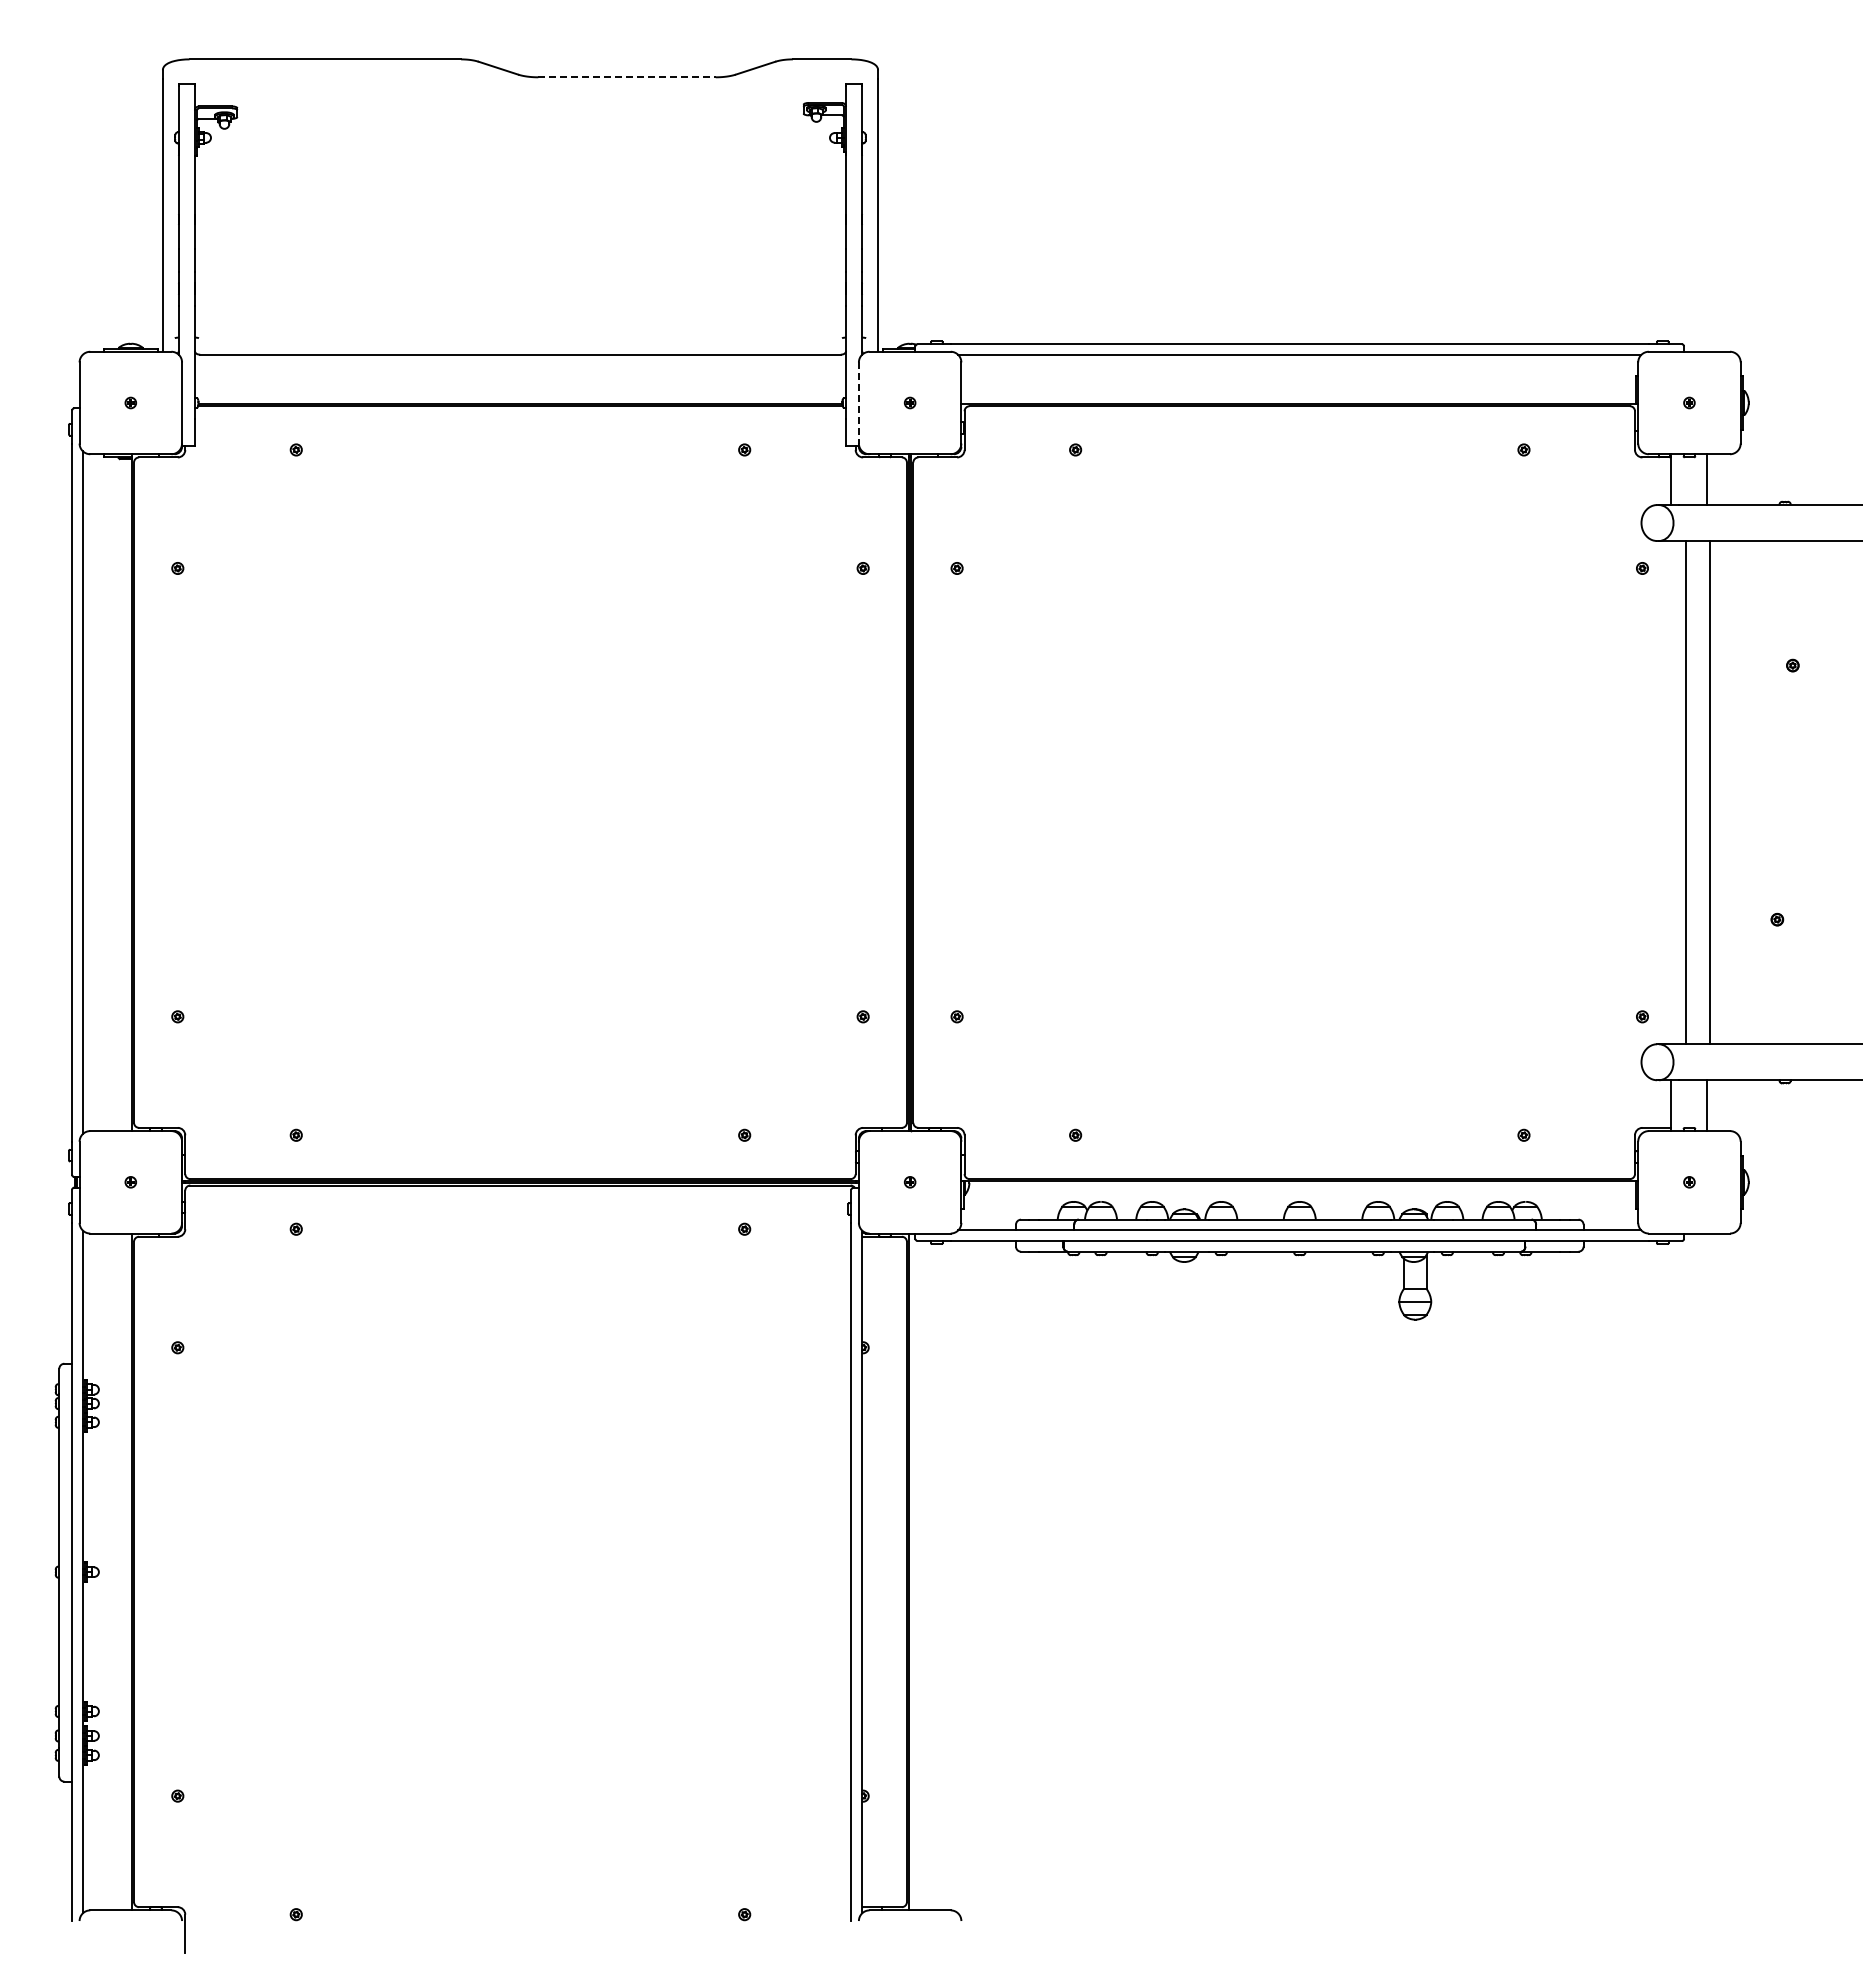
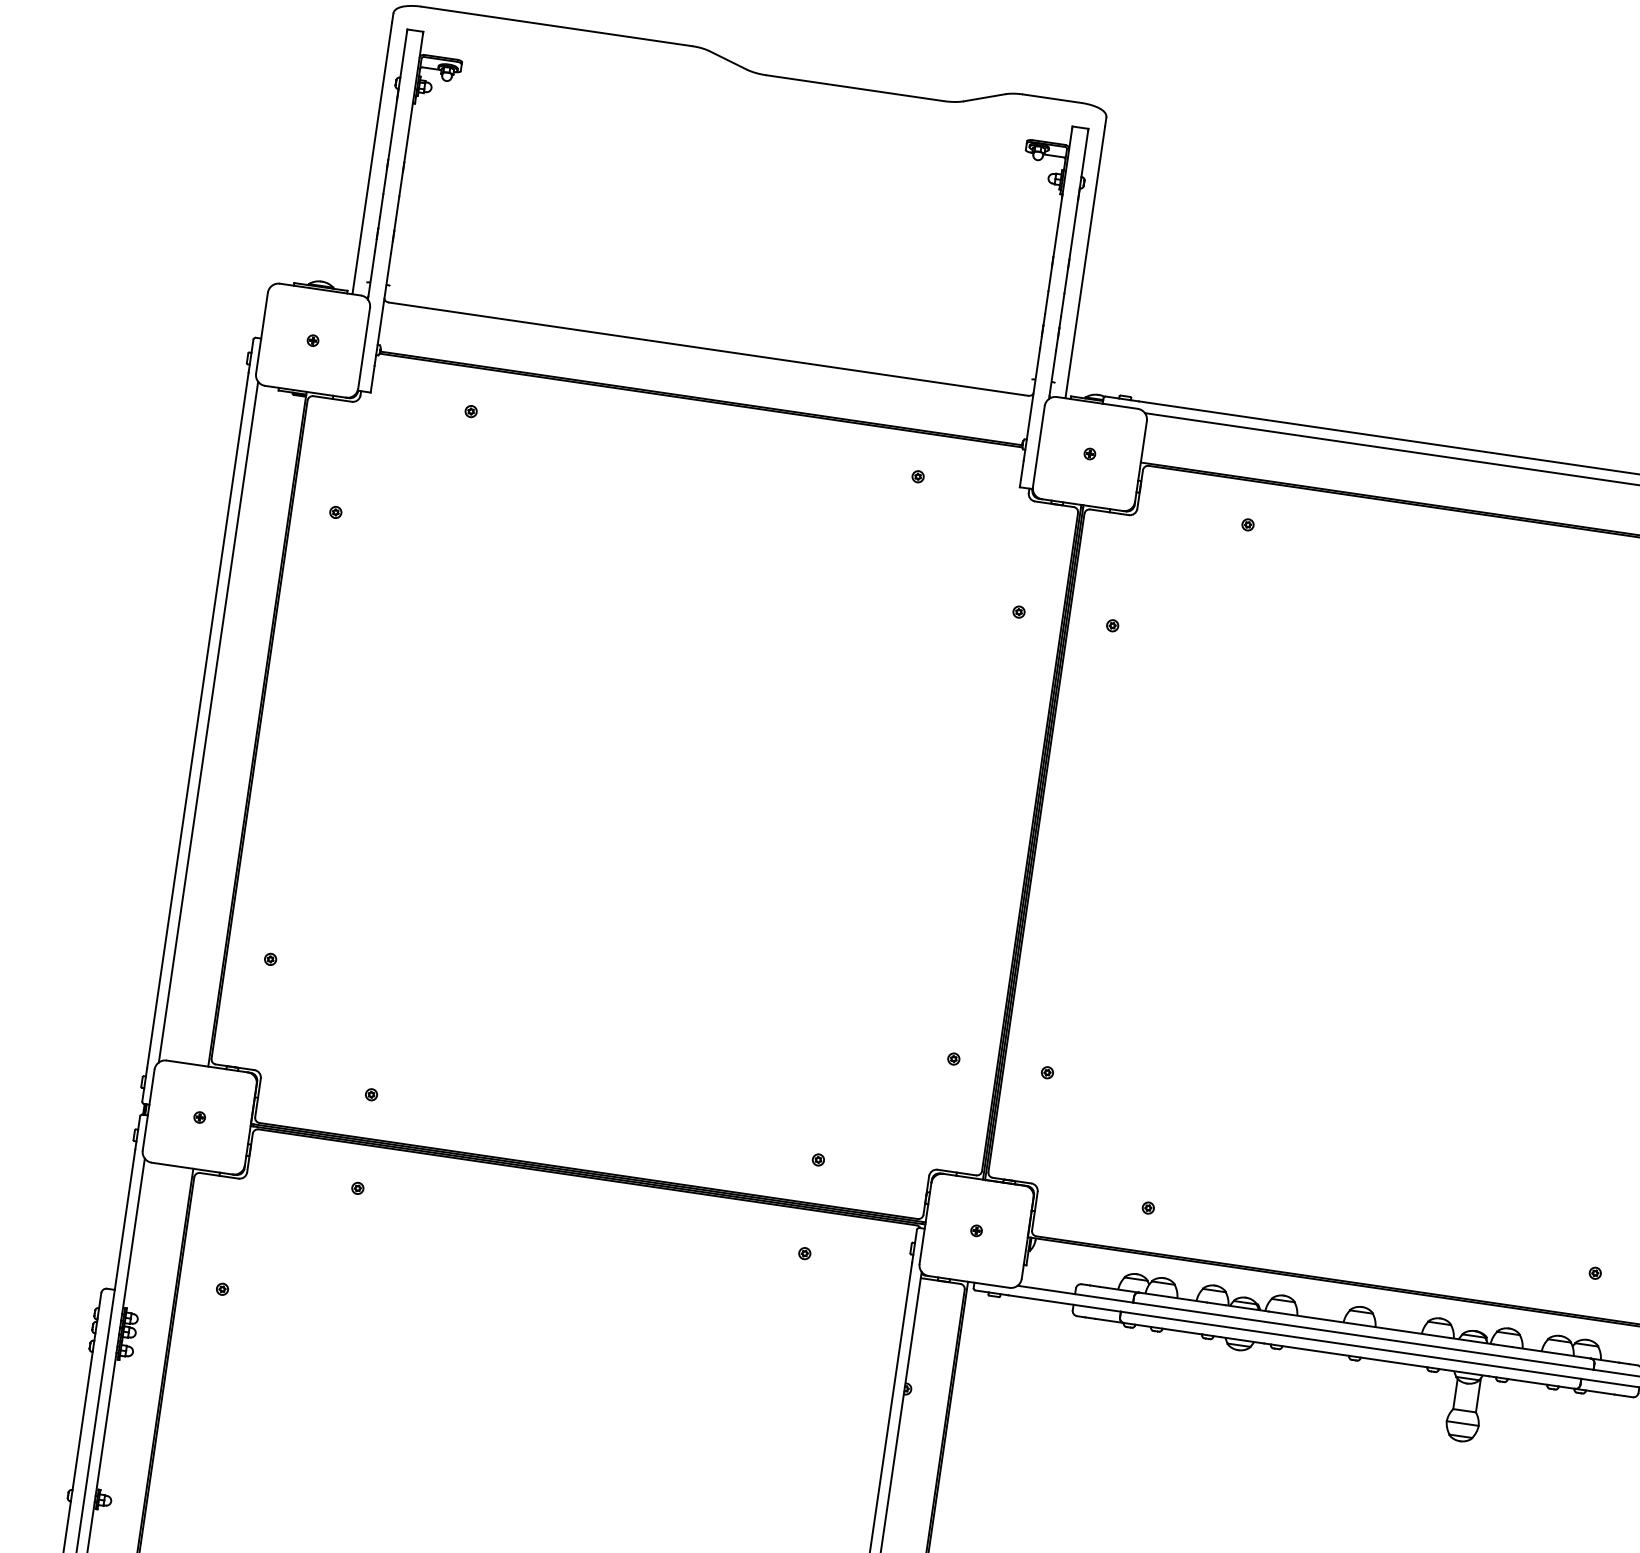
line: (627, 77) -> (855, 88), dashed -> solid
line: (858, 403) -> (1038, 447), dashed -> solid

